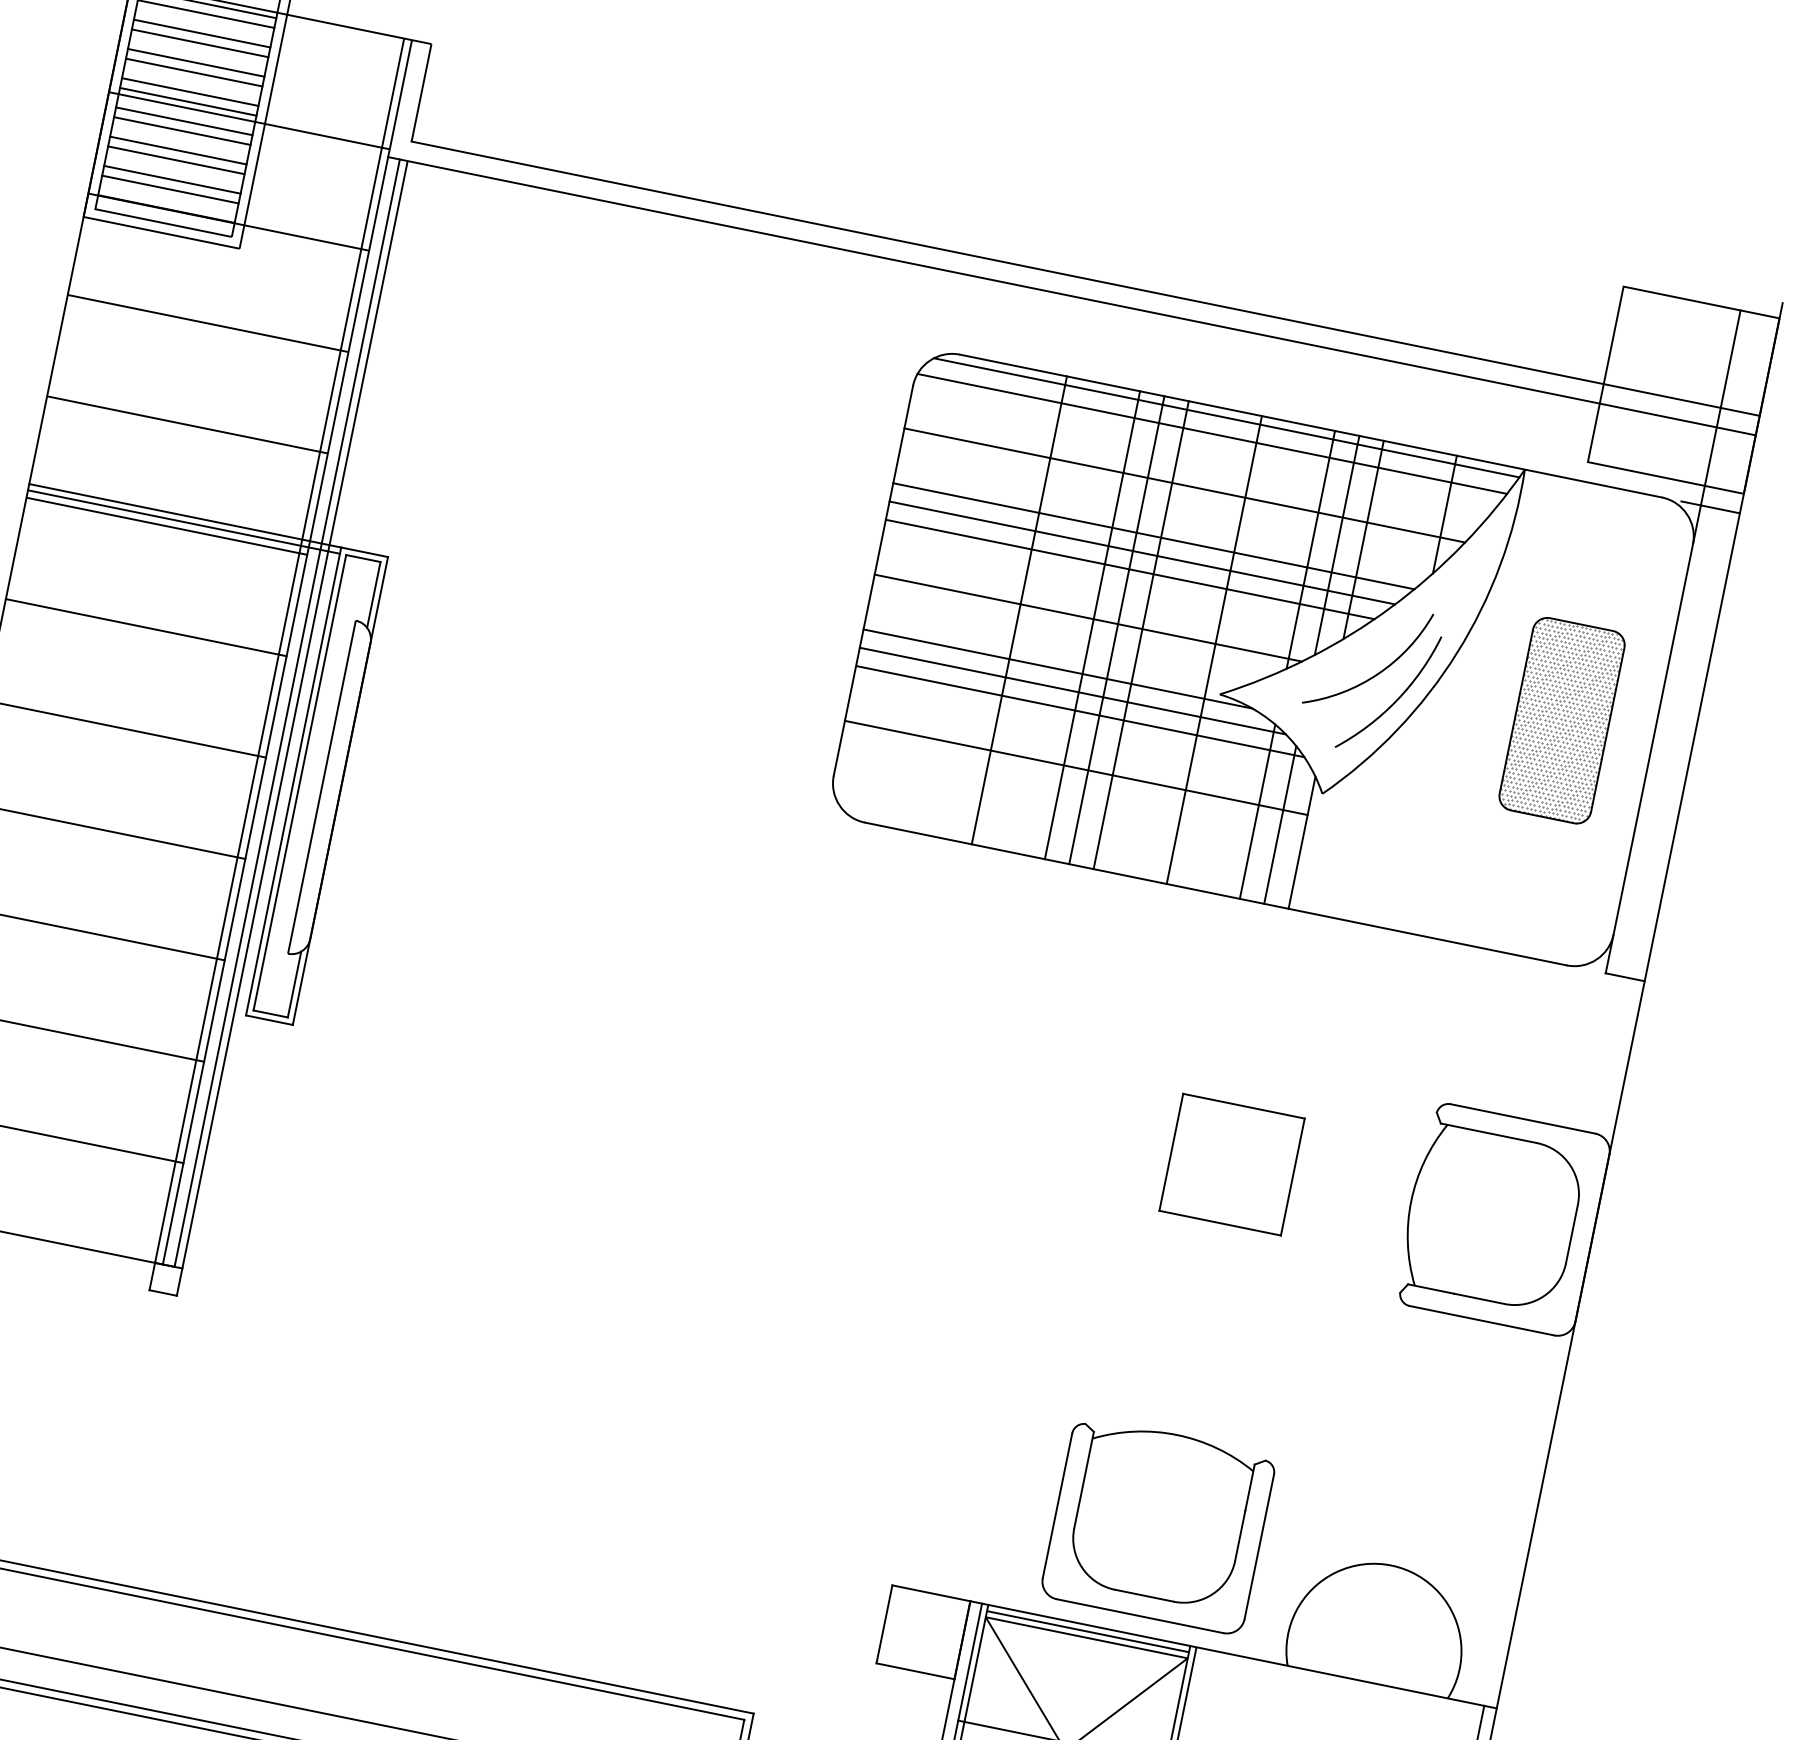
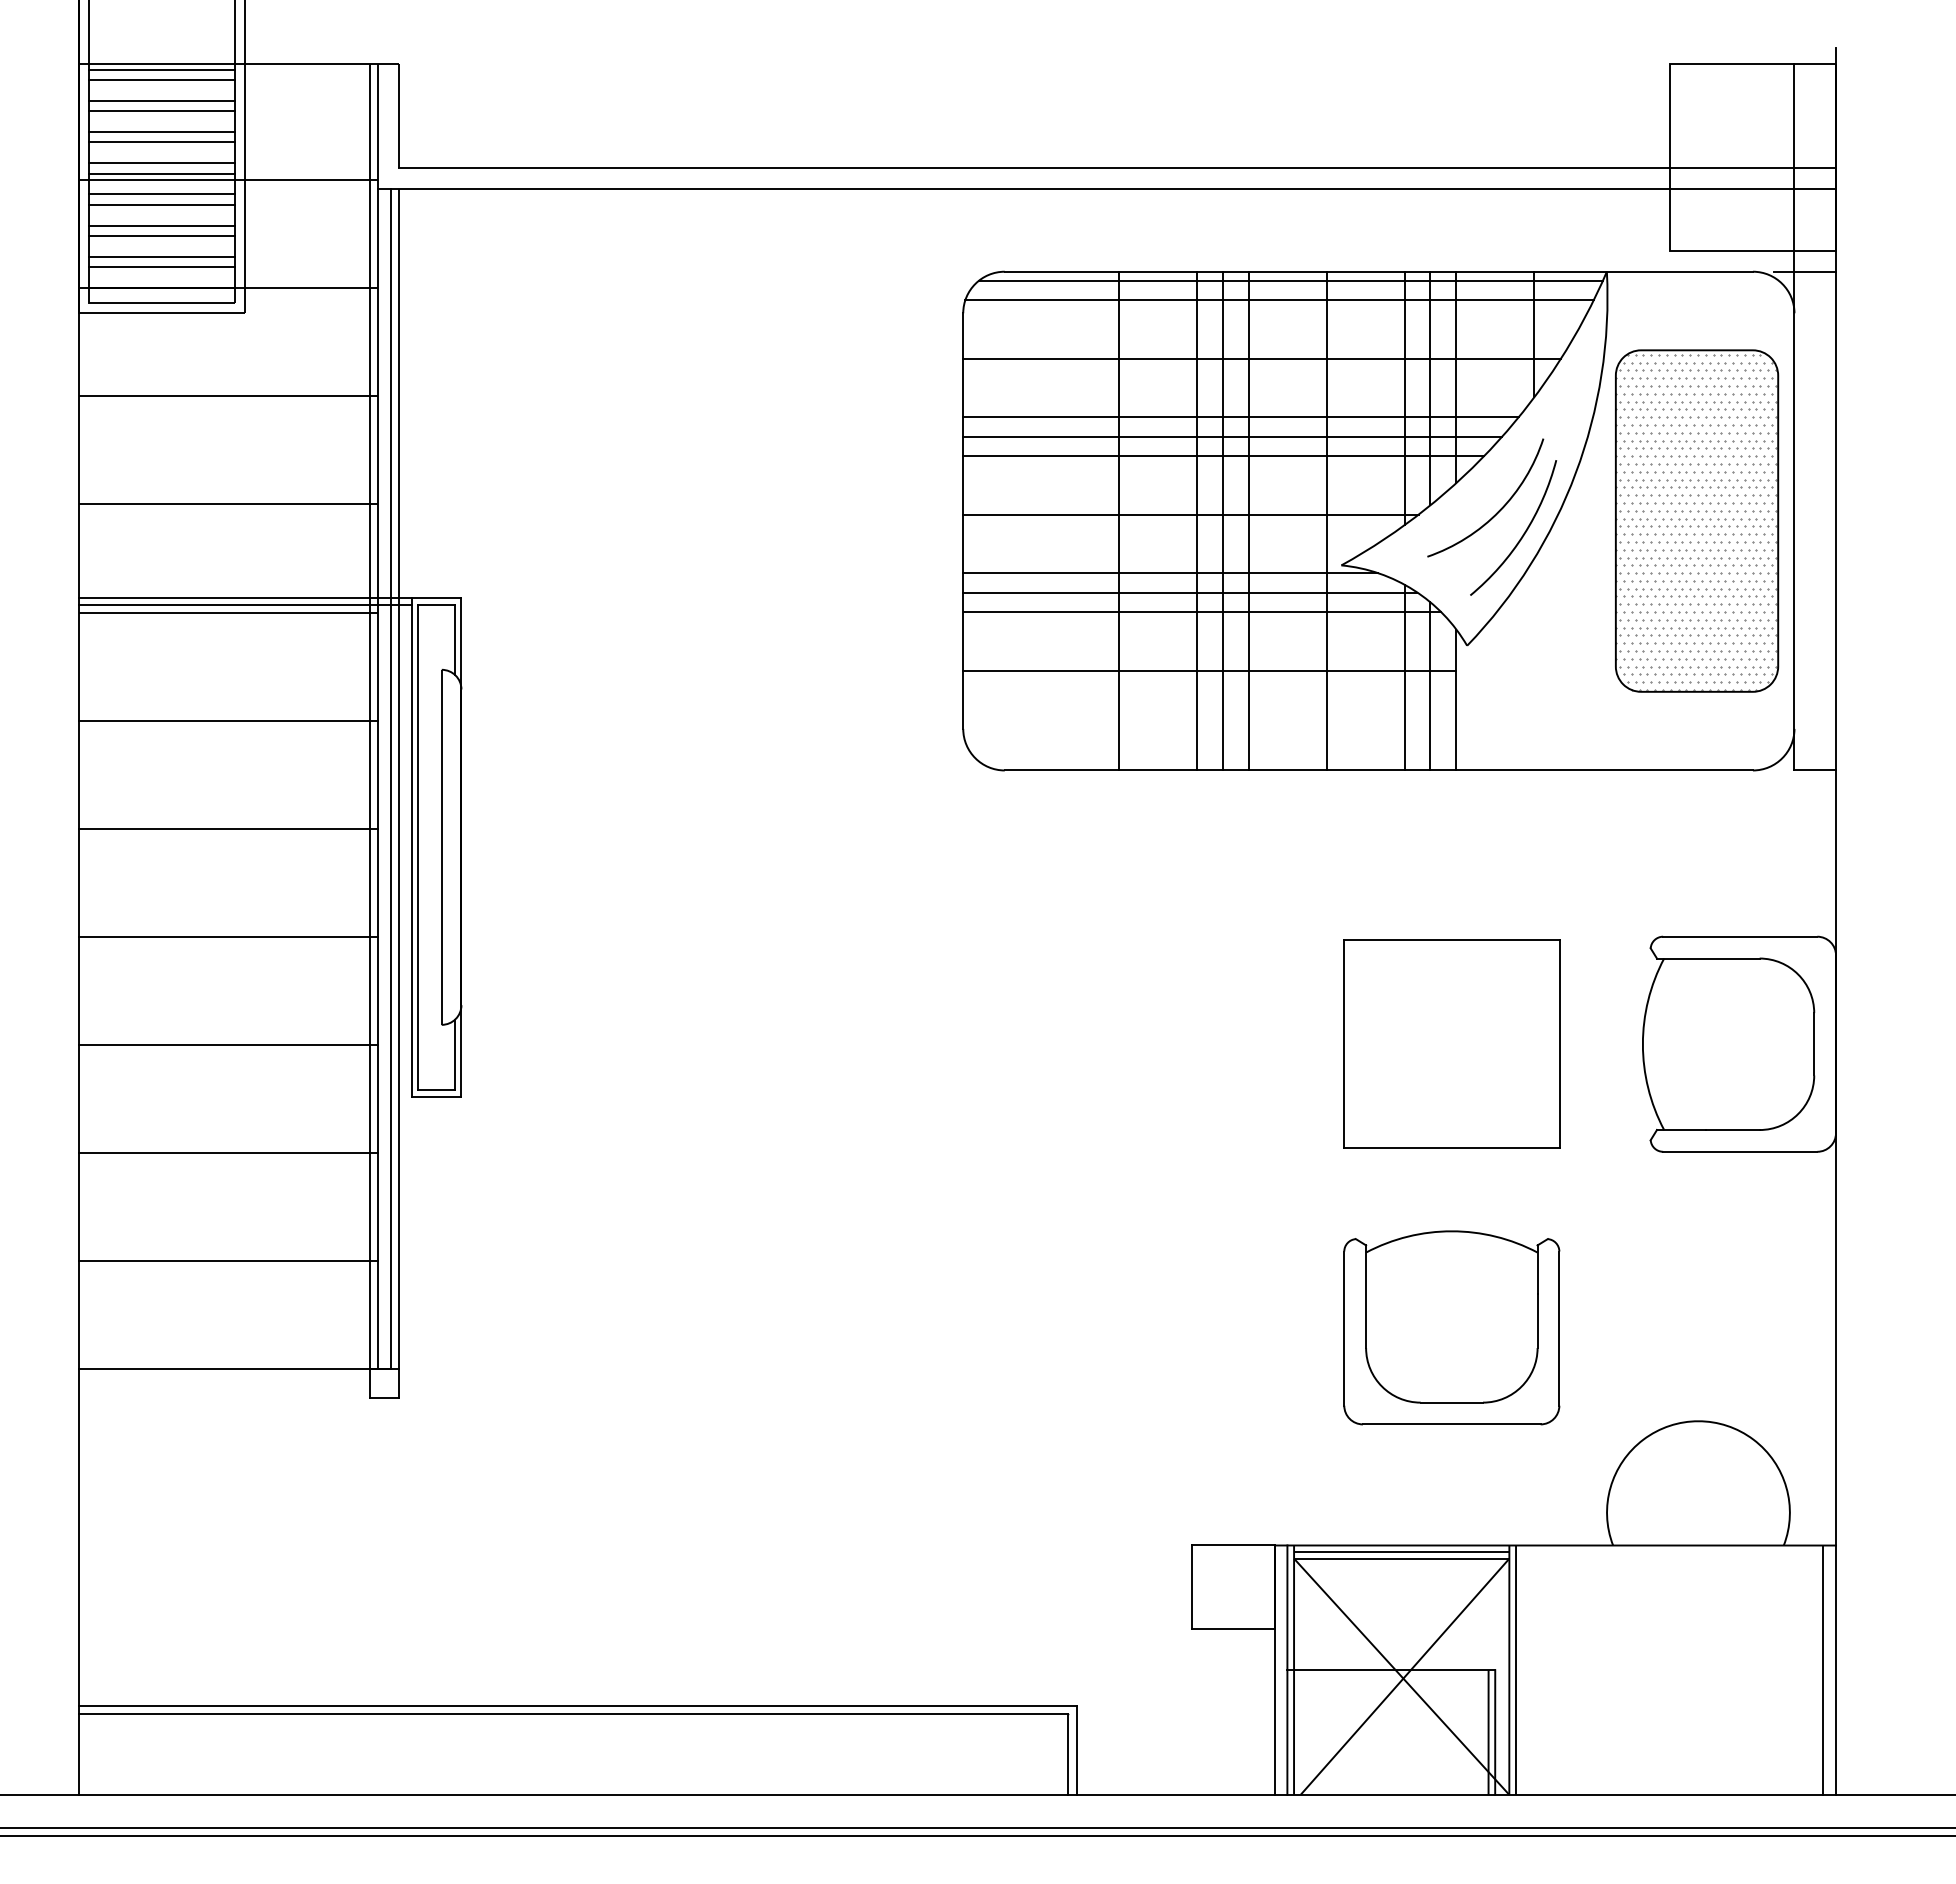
part: (1562, 720) -> (1697, 520), size x1.67
part: (1231, 1163) -> (1451, 1043), size x1.67
part: (1158, 1525) -> (1451, 1327), moved

